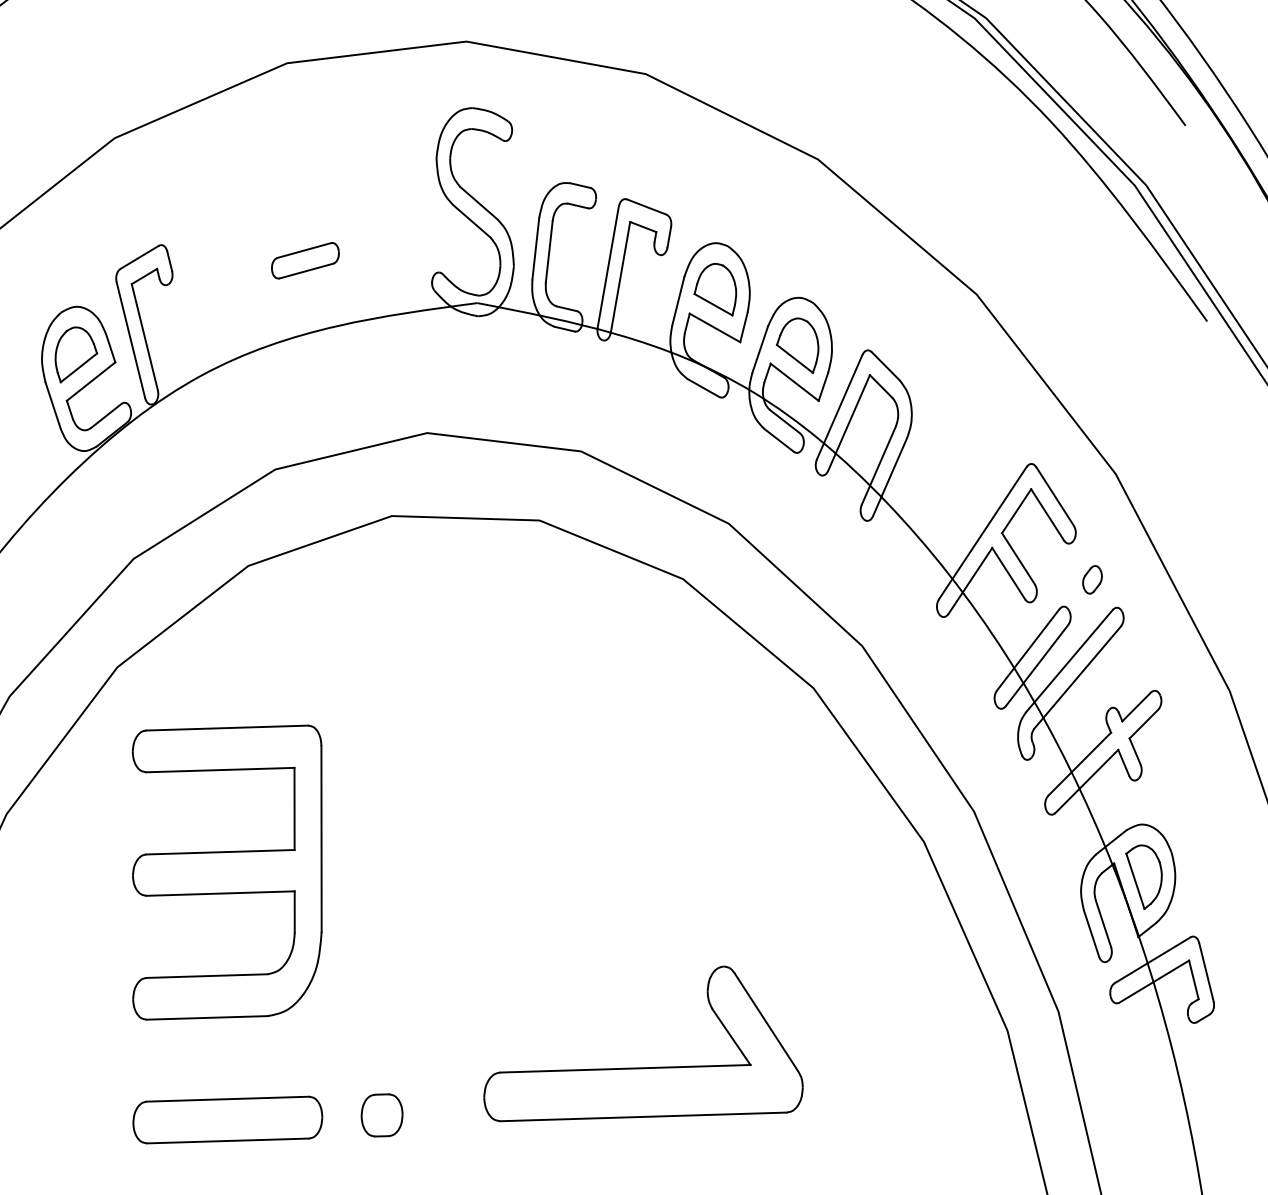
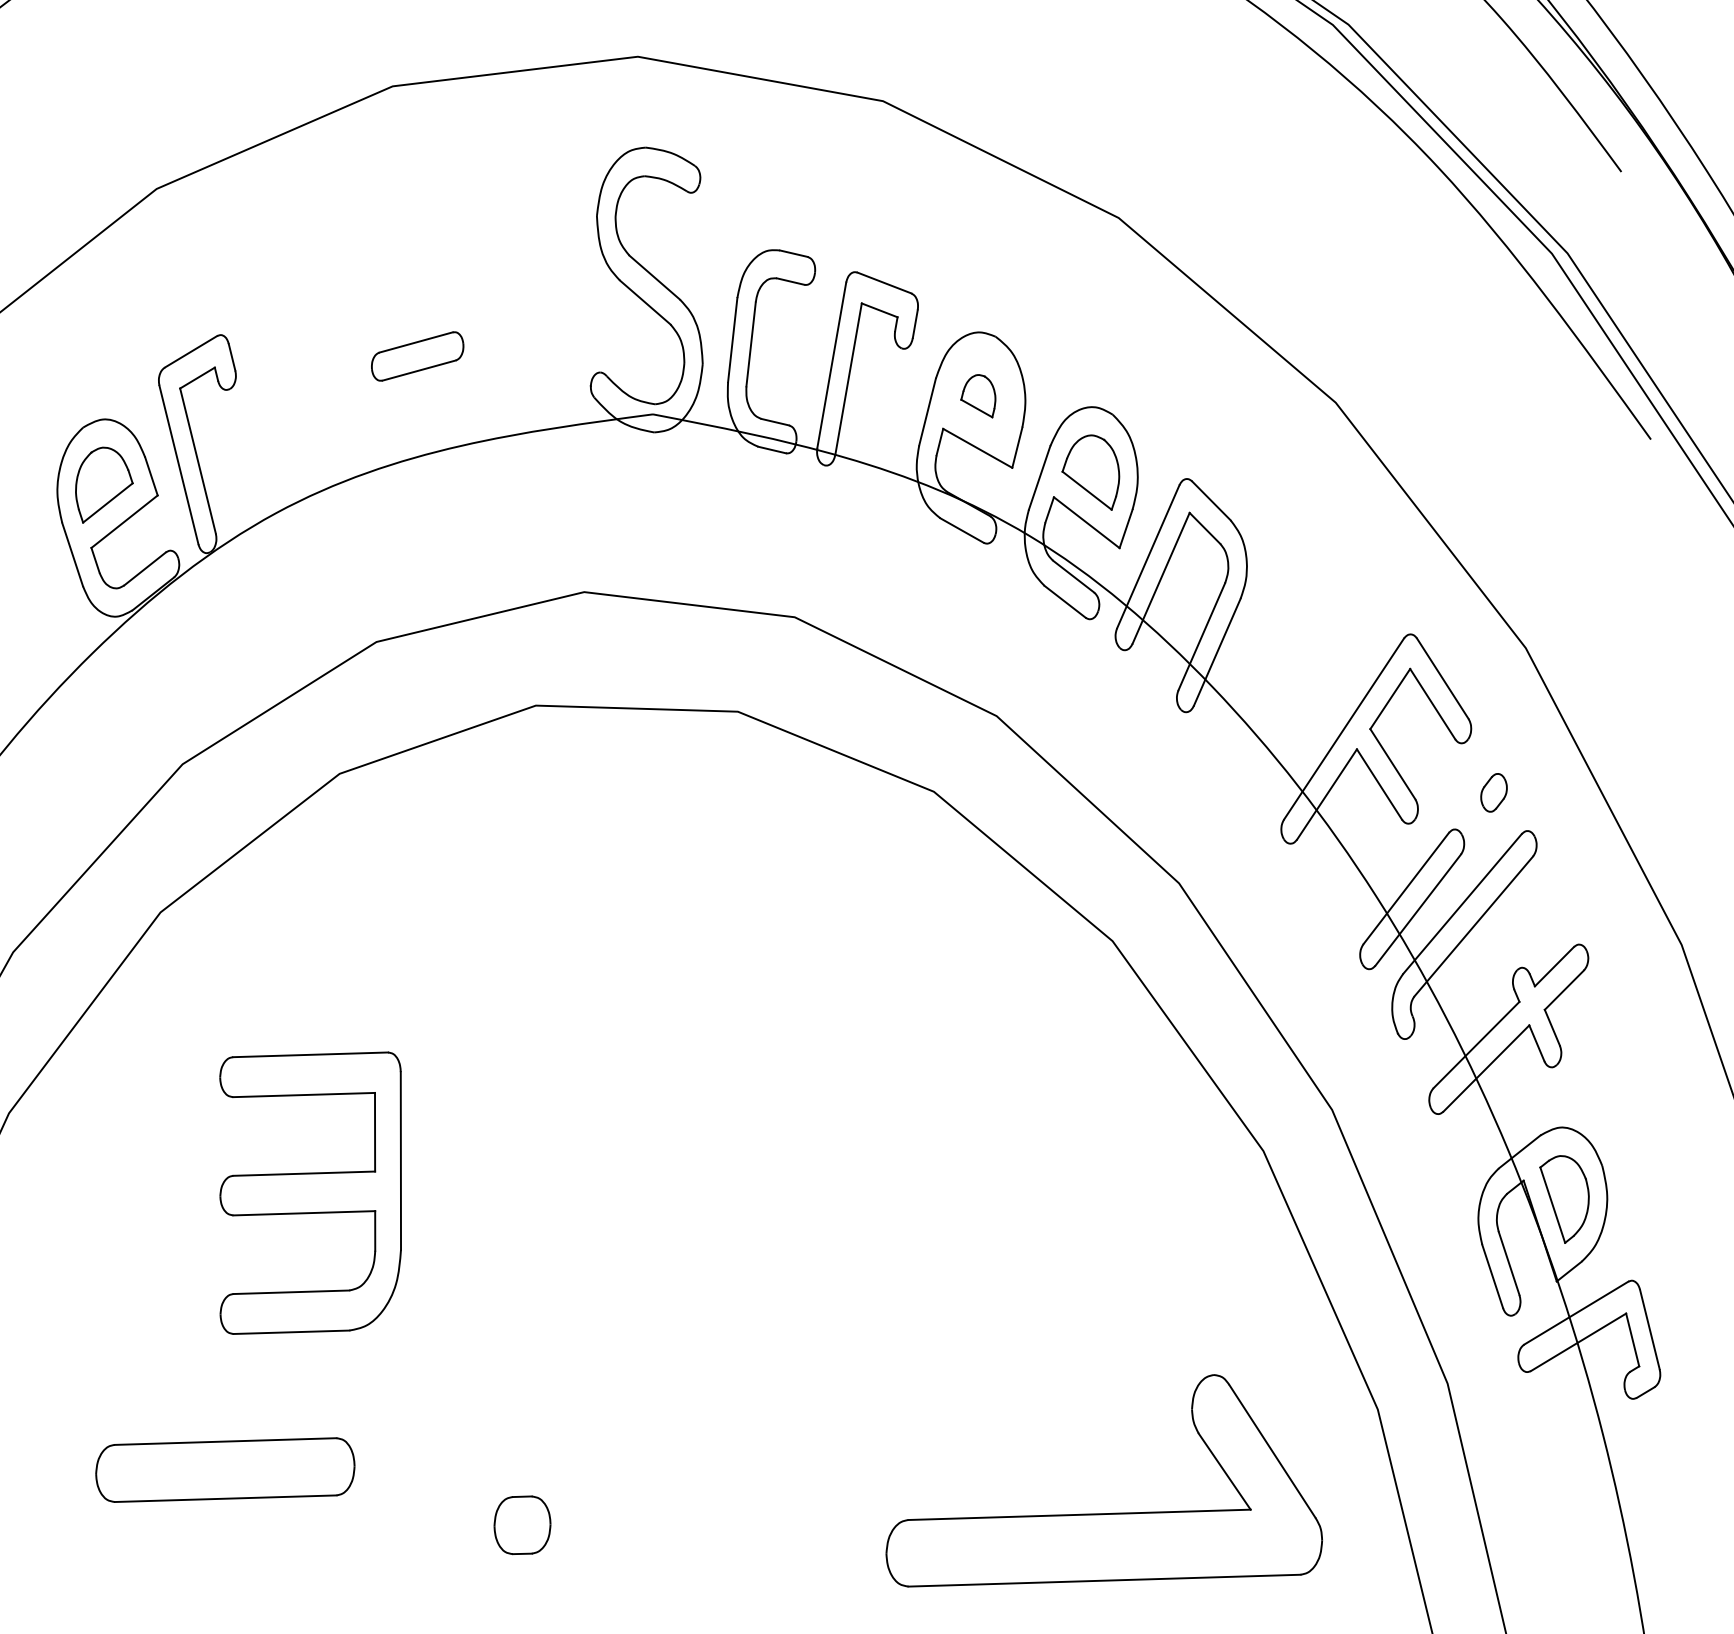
part: (715, 289) -> (978, 395), size x0.6
part: (226, 872) -> (309, 1193), size x0.7
part: (643, 1067) -> (1104, 1513), moved
part: (227, 1119) -> (224, 1469), moved

